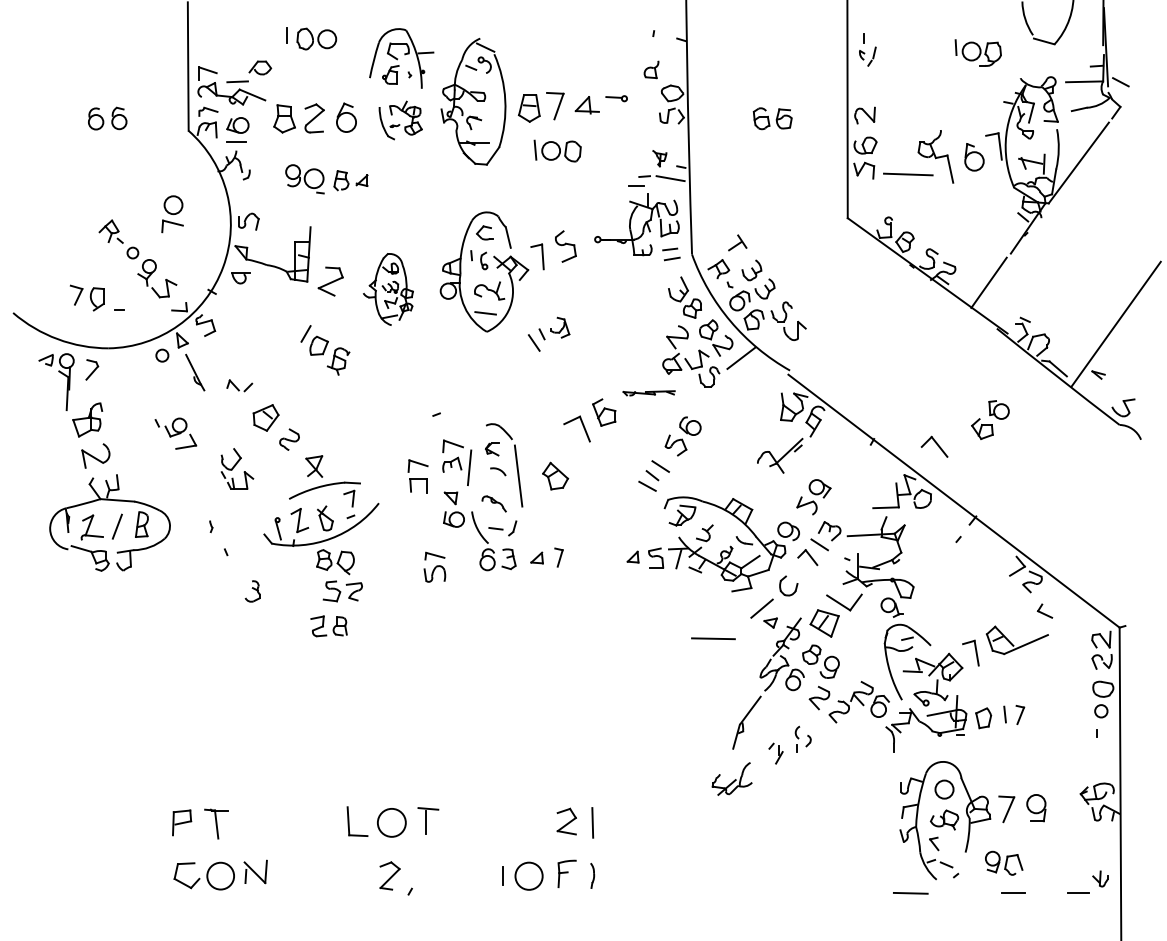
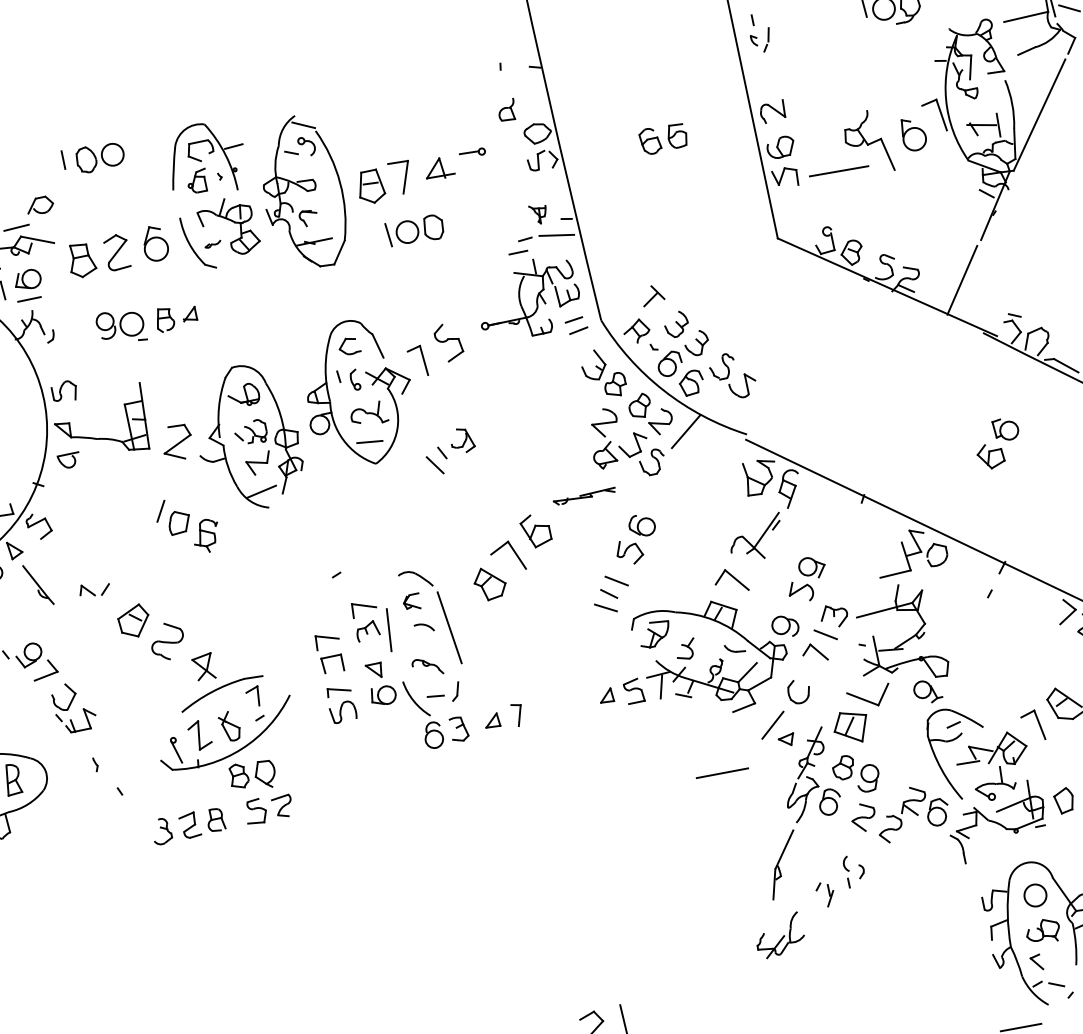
part: (400, 120) -> (220, 233), size x1.43
part: (388, 289) -> (248, 437), size x1.67
part: (289, 439) -> (167, 641), size x1.43
part: (934, 446) -> (730, 580), moved
part: (237, 468) -> (74, 706), moved
part: (555, 475) -> (489, 582), moved
part: (434, 566) -> (340, 703), moved
part: (328, 626) -> (201, 823), moved

